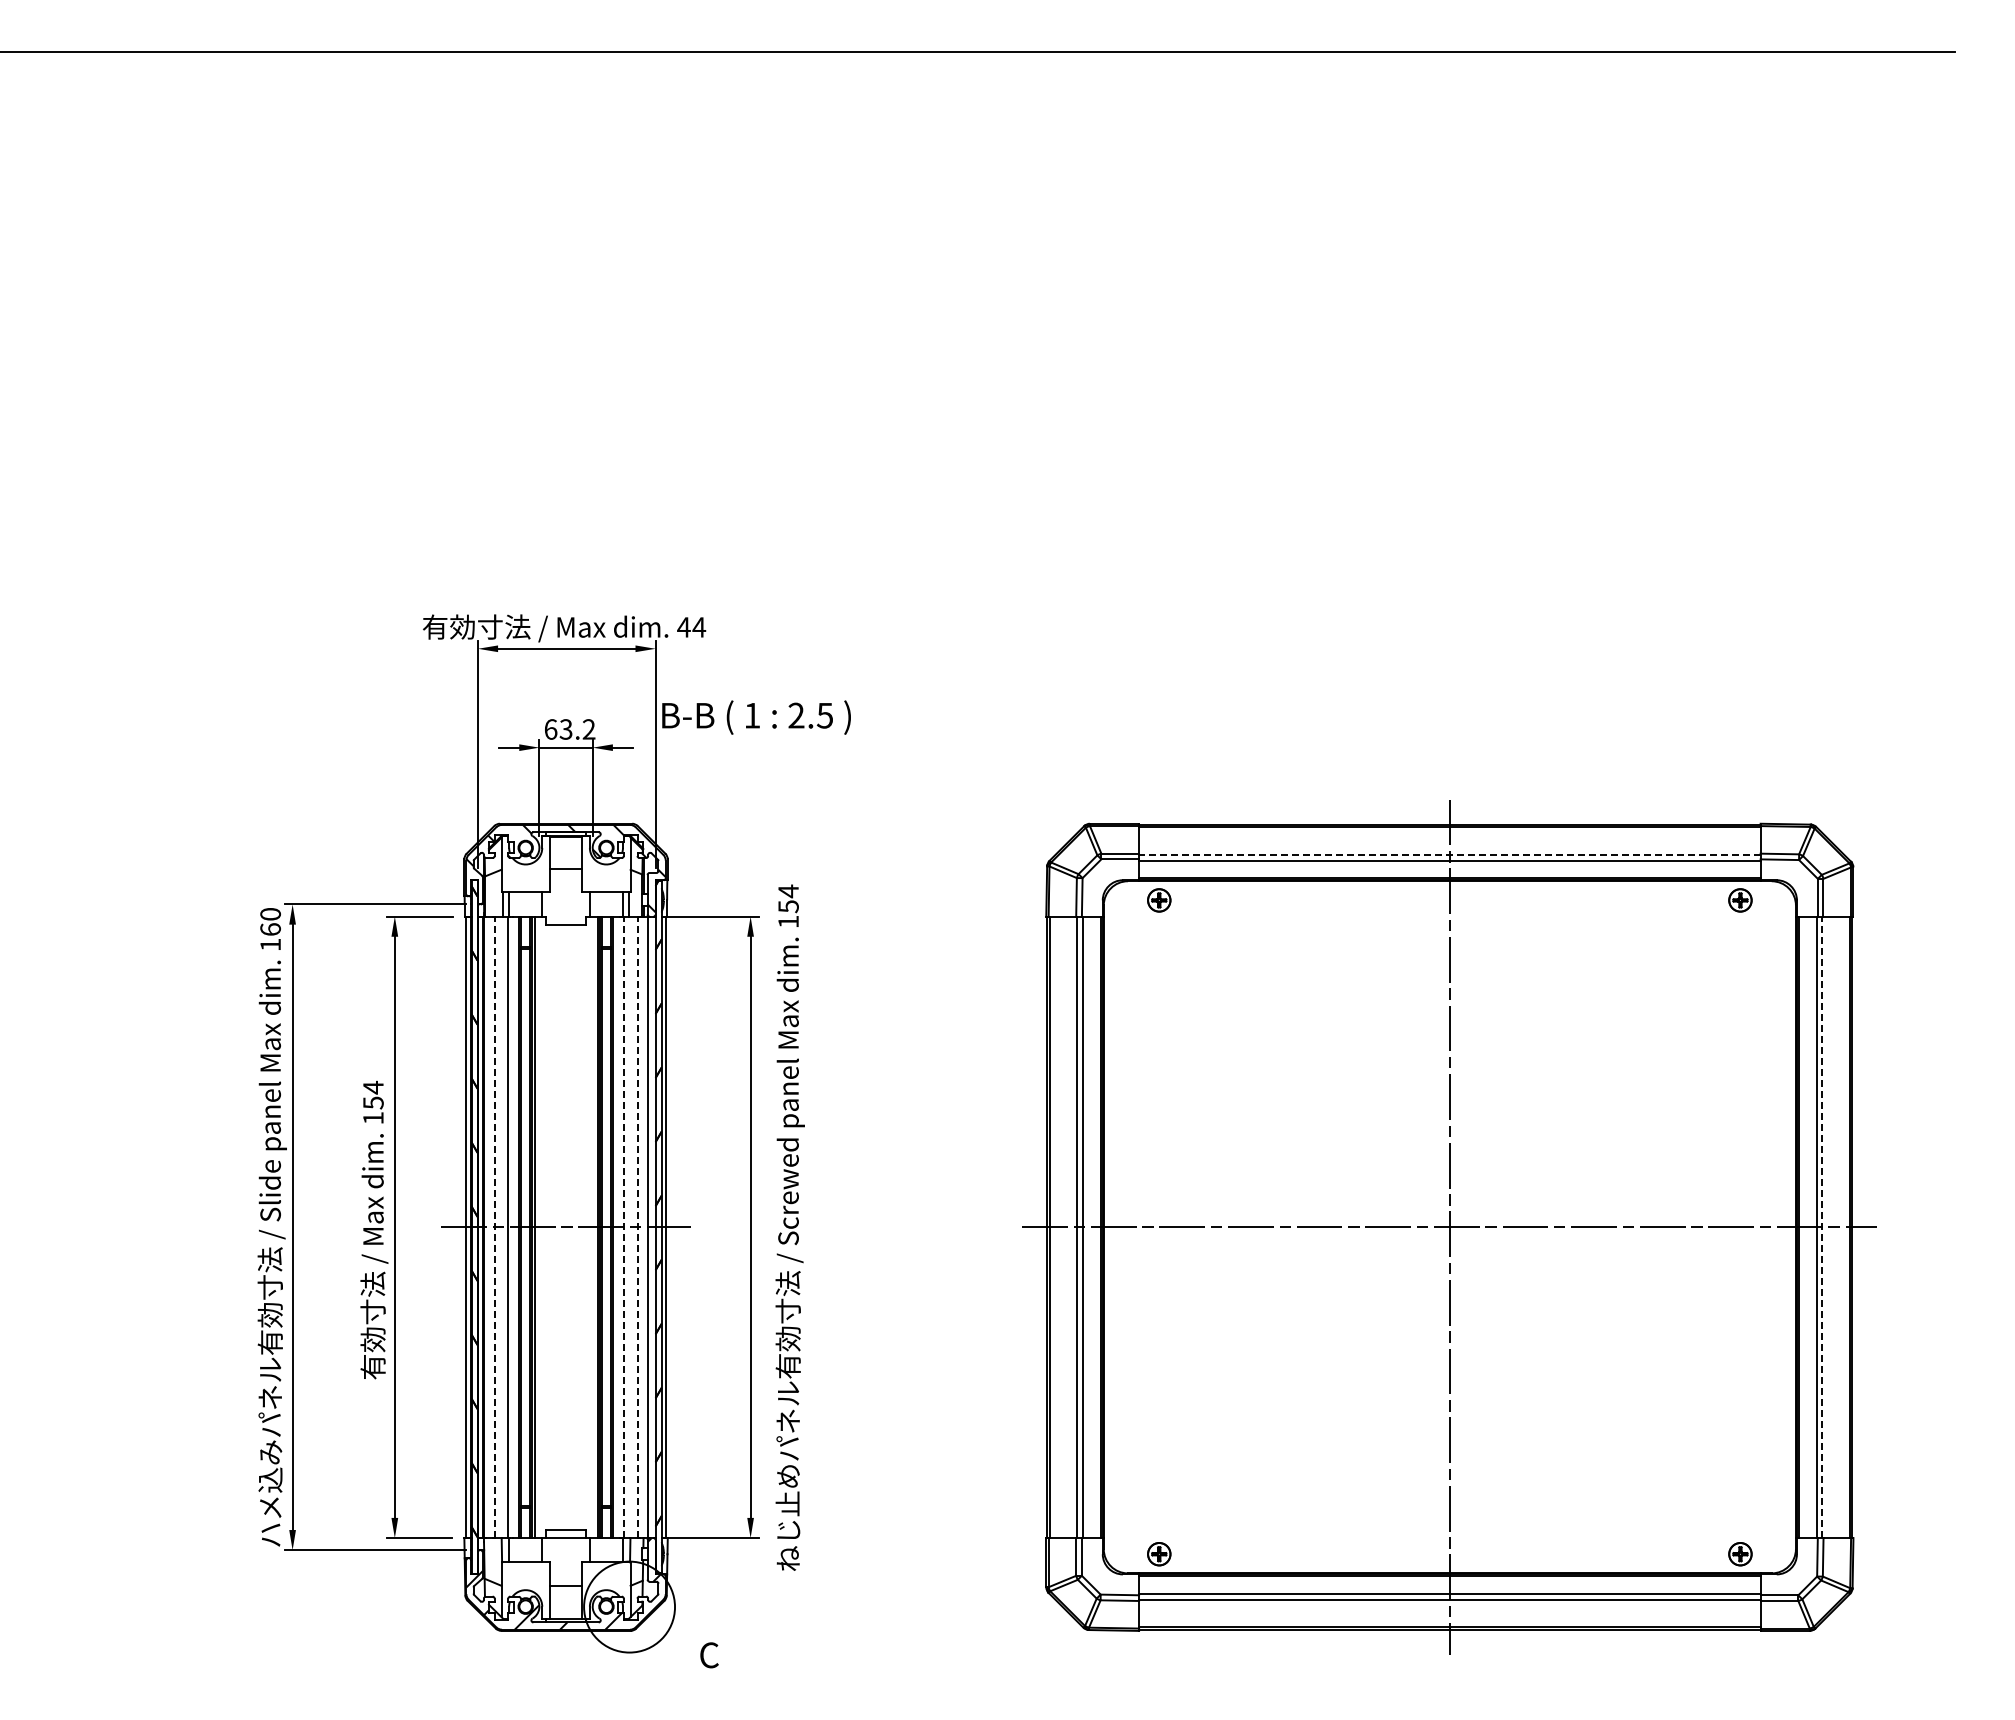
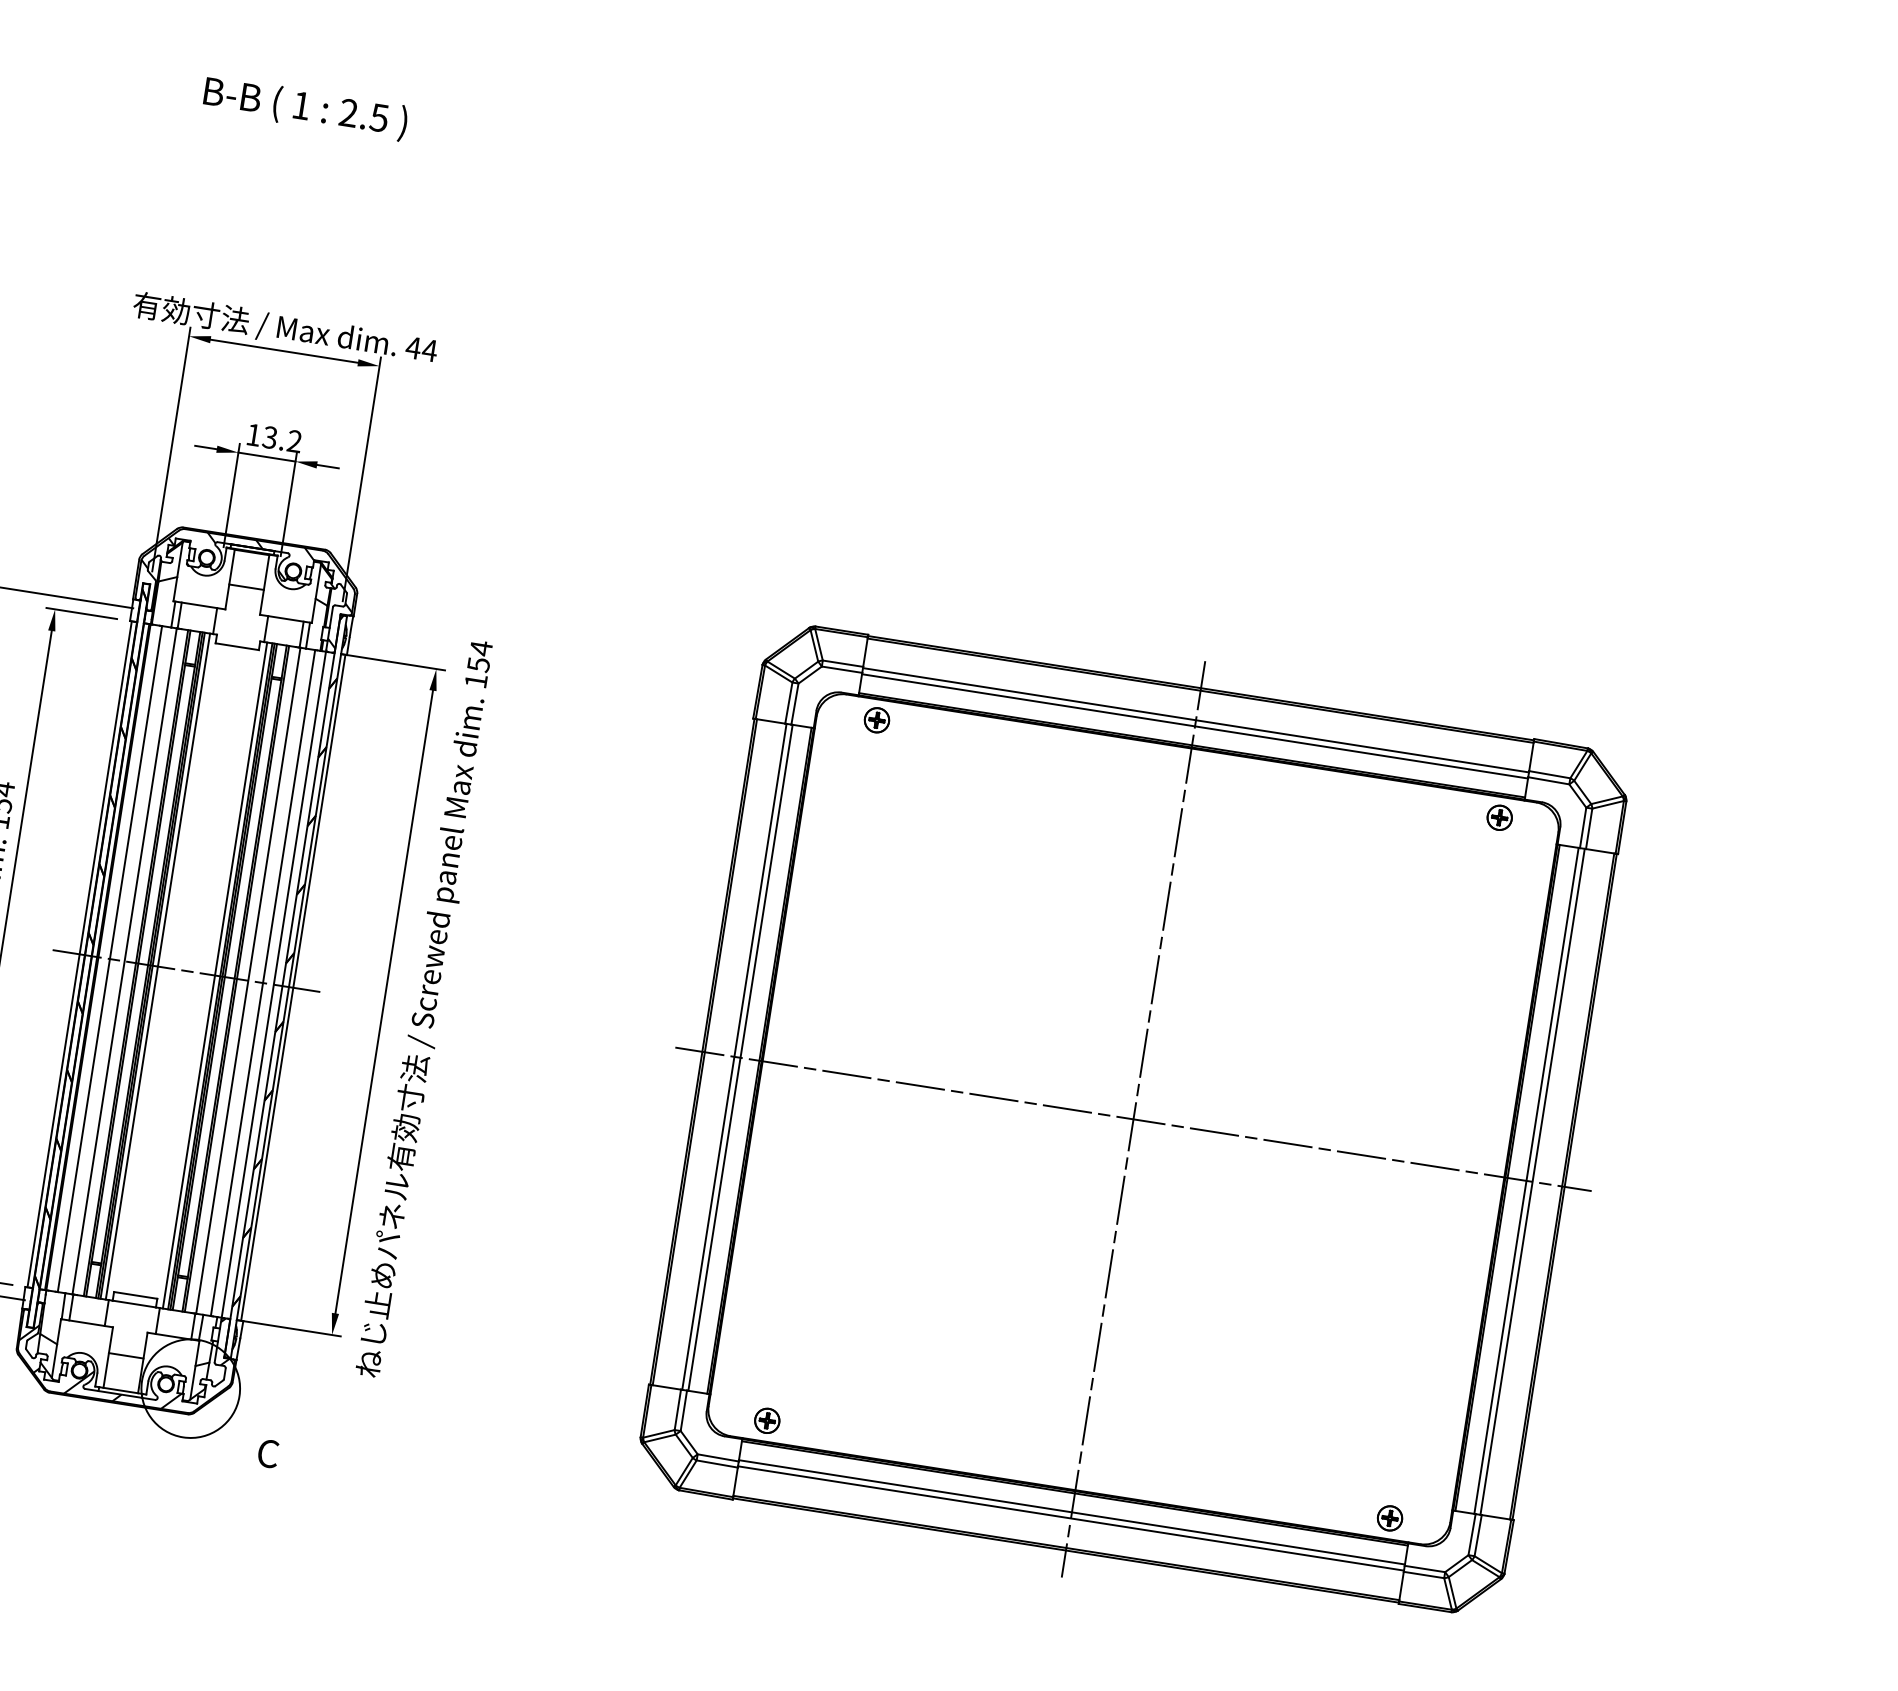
text: (756, 717) -> (305, 108), moved
text: (551, 729) -> (254, 435), 63.2 -> 13.2
line: (1449, 854) -> (1195, 719), dashed -> solid
line: (494, 1227) -> (109, 959), dashed -> solid
line: (539, 1227) -> (157, 966), added
line: (592, 1227) -> (214, 975), added
line: (623, 1227) -> (247, 980), dashed -> solid
line: (637, 1227) -> (262, 983), dashed -> solid
line: (1822, 1227) -> (1532, 1182), dashed -> solid

